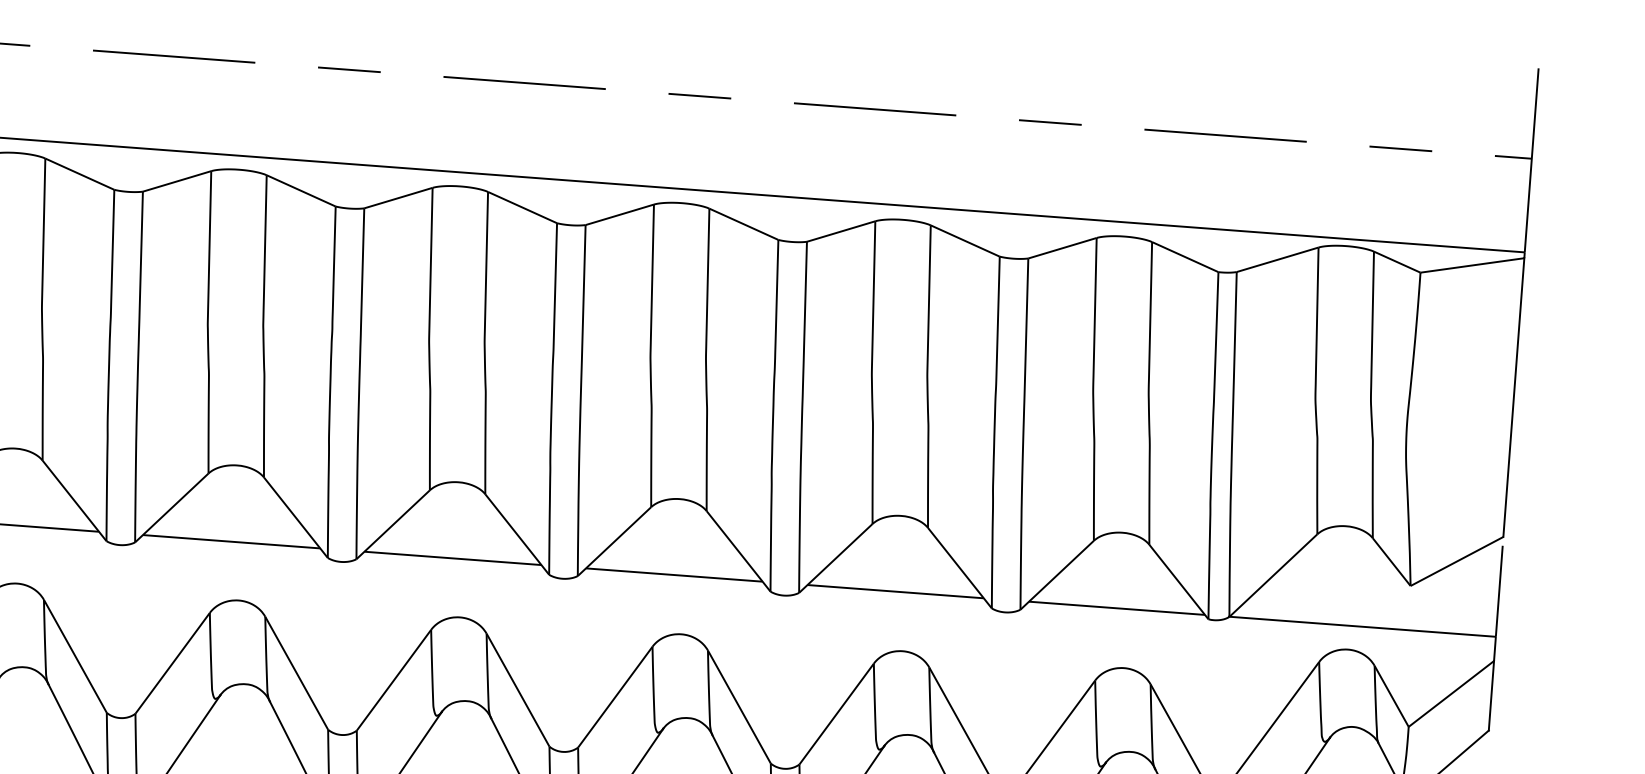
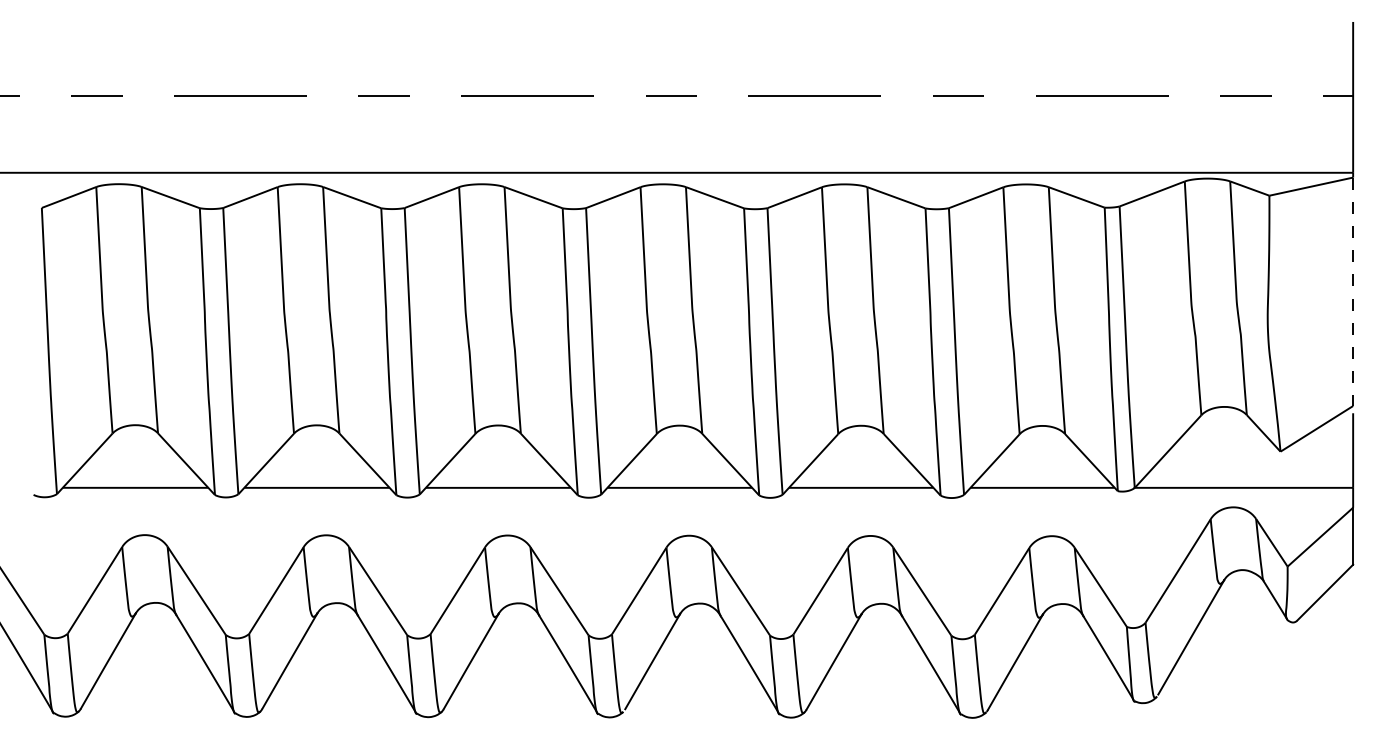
line: (1514, 398) -> (1353, 292), solid -> dashed

